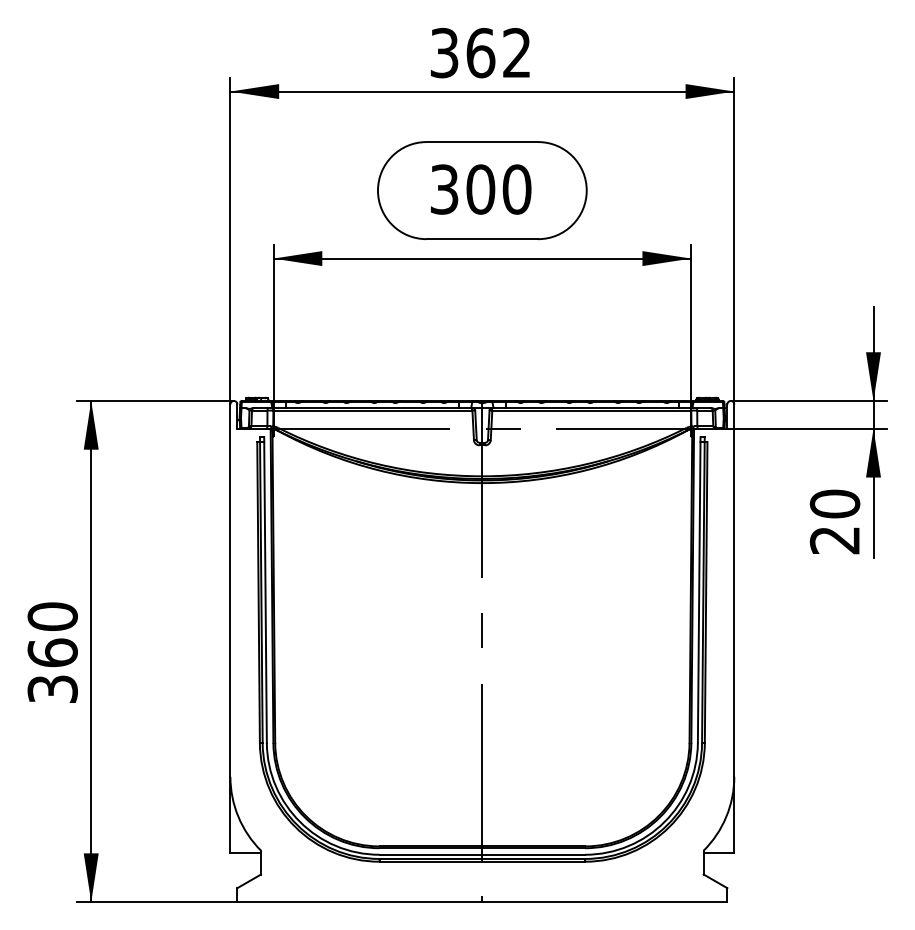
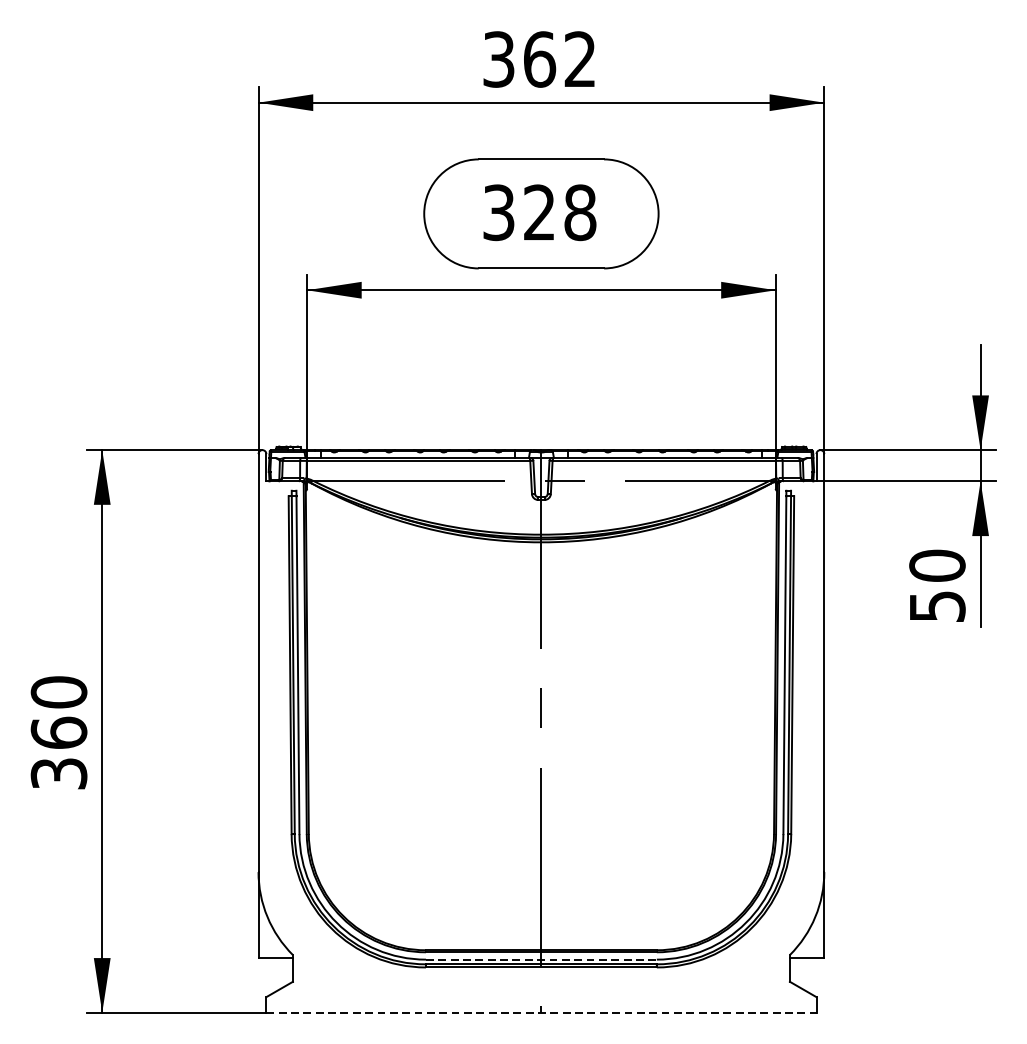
text: (498, 189) -> (559, 212), 300 -> 328
text: (834, 540) -> (936, 606), 20 -> 50
line: (482, 854) -> (541, 959), solid -> dashed
line: (482, 902) -> (541, 1013), solid -> dashed

